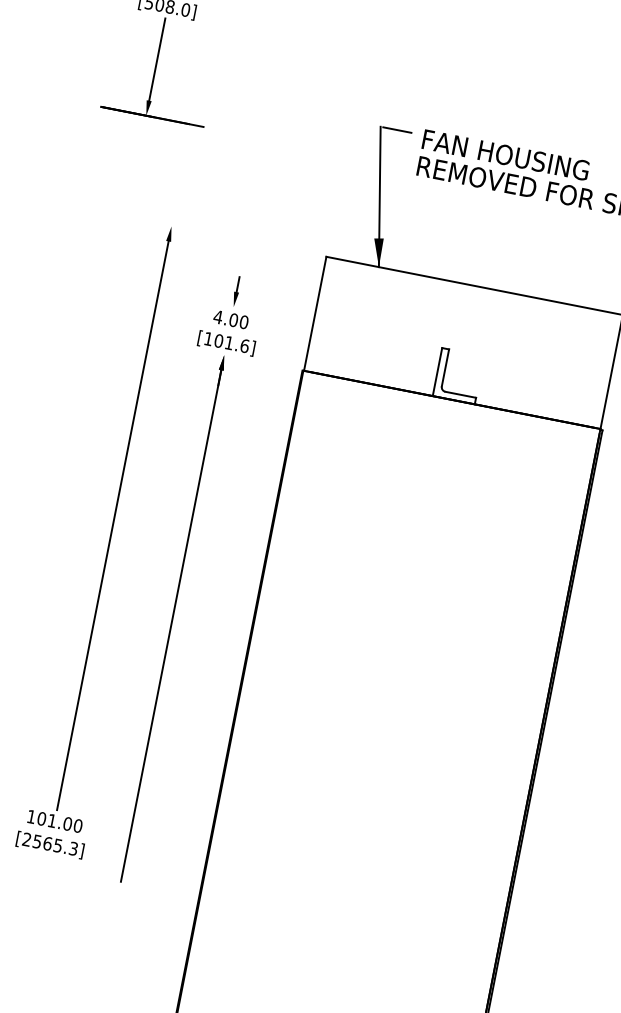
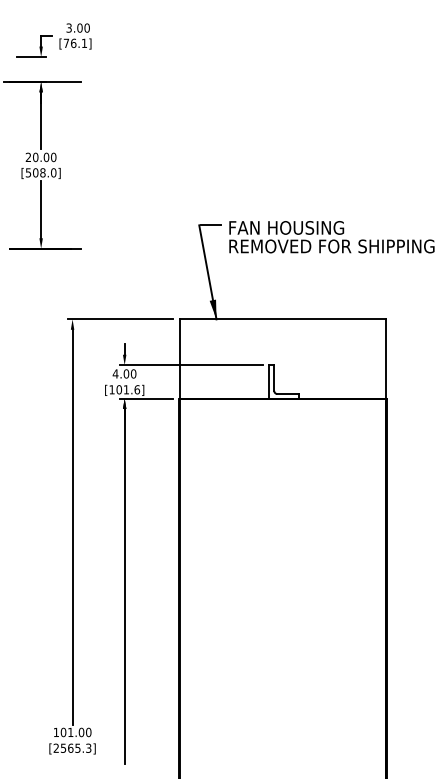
line: (240, 240) -> (120, 319), added
line: (328, 326) -> (190, 365), added
line: (255, 361) -> (146, 398), added

